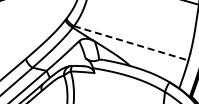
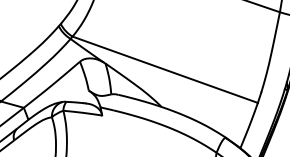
line: (131, 43) -> (165, 70), dashed -> solid

